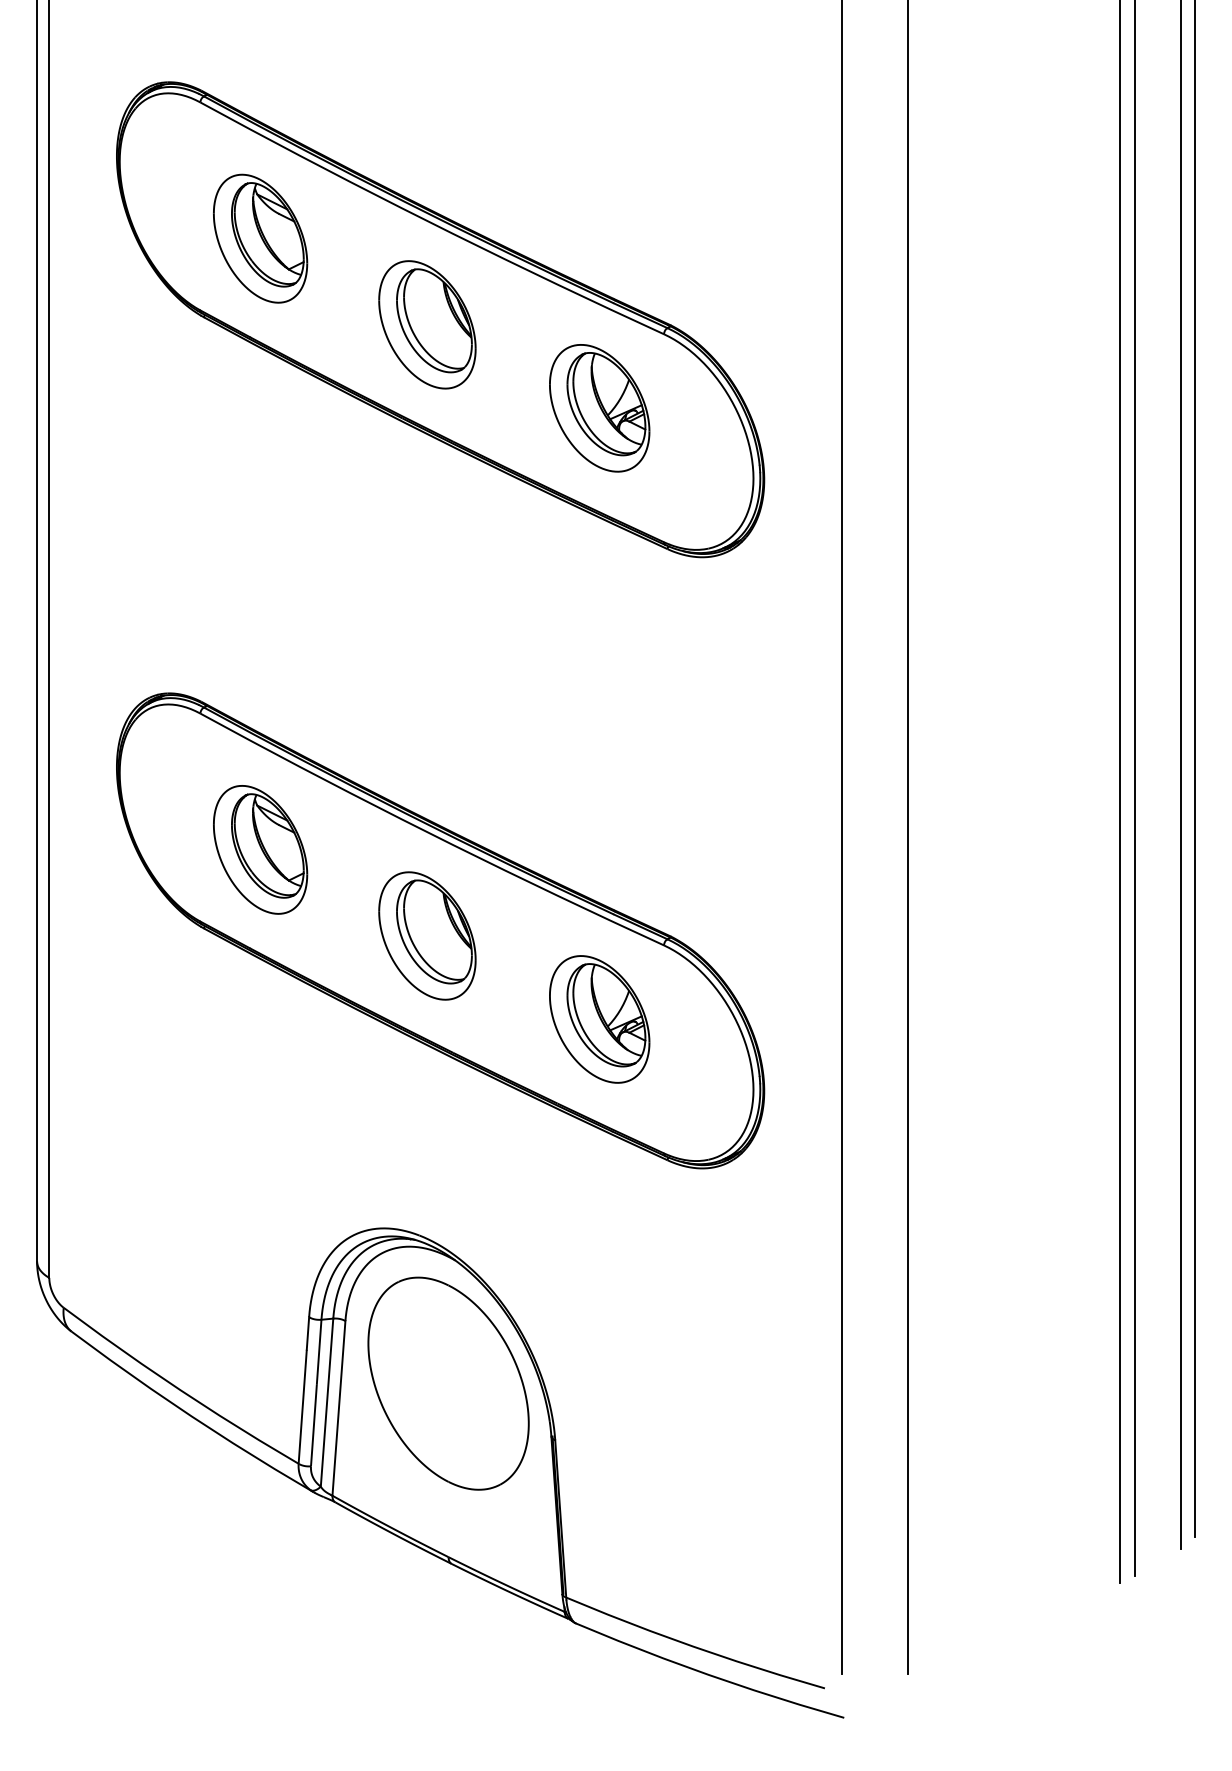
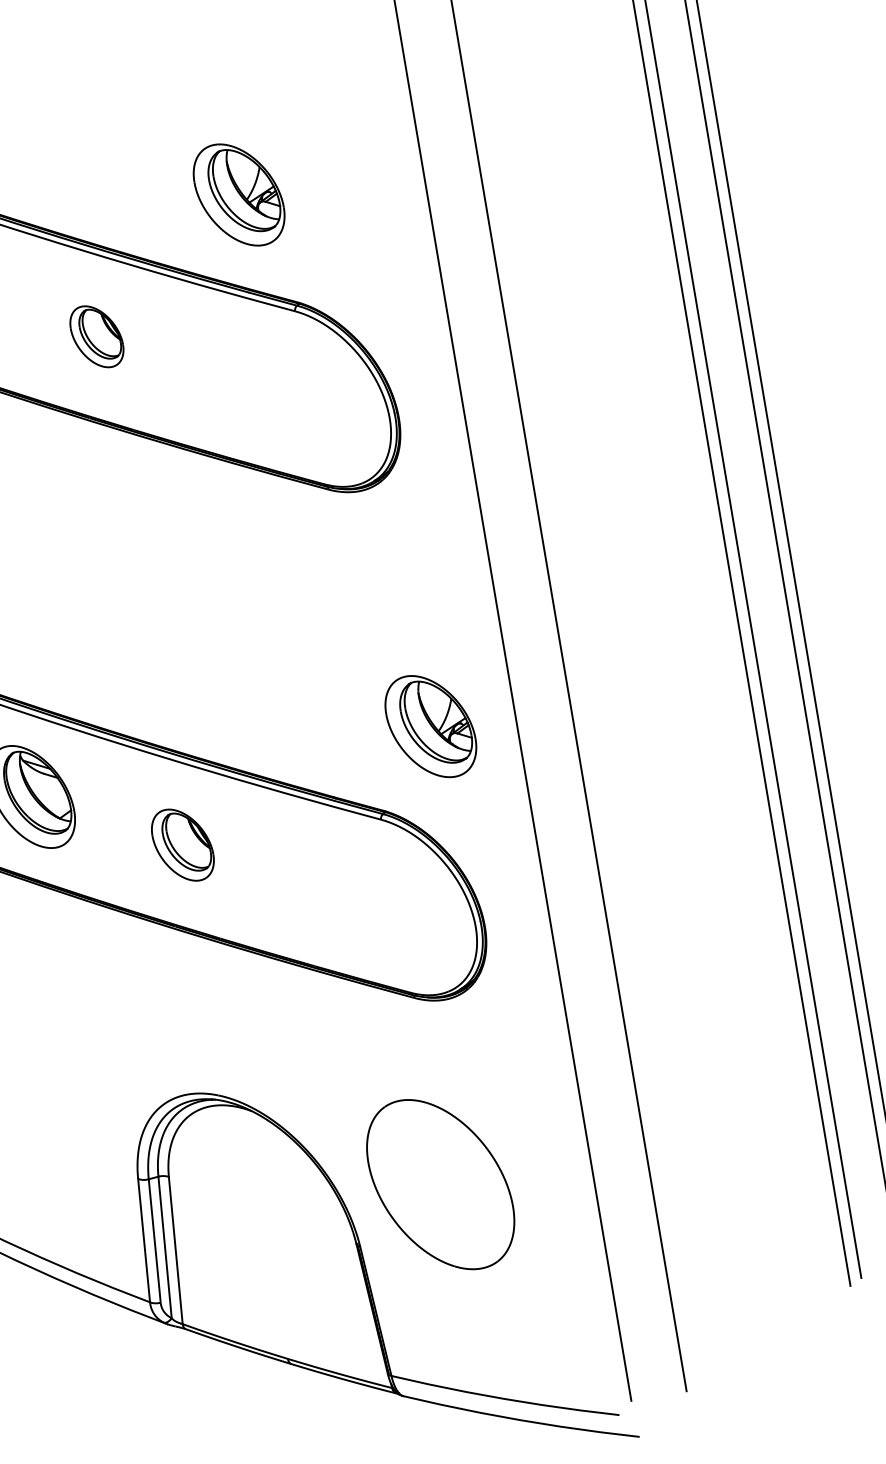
part: (427, 324) -> (96, 336), size x0.6
part: (599, 408) -> (239, 195), moved
part: (427, 935) -> (182, 844), size x0.7
part: (599, 1019) -> (430, 726), moved
part: (448, 1383) -> (440, 1184), moved

